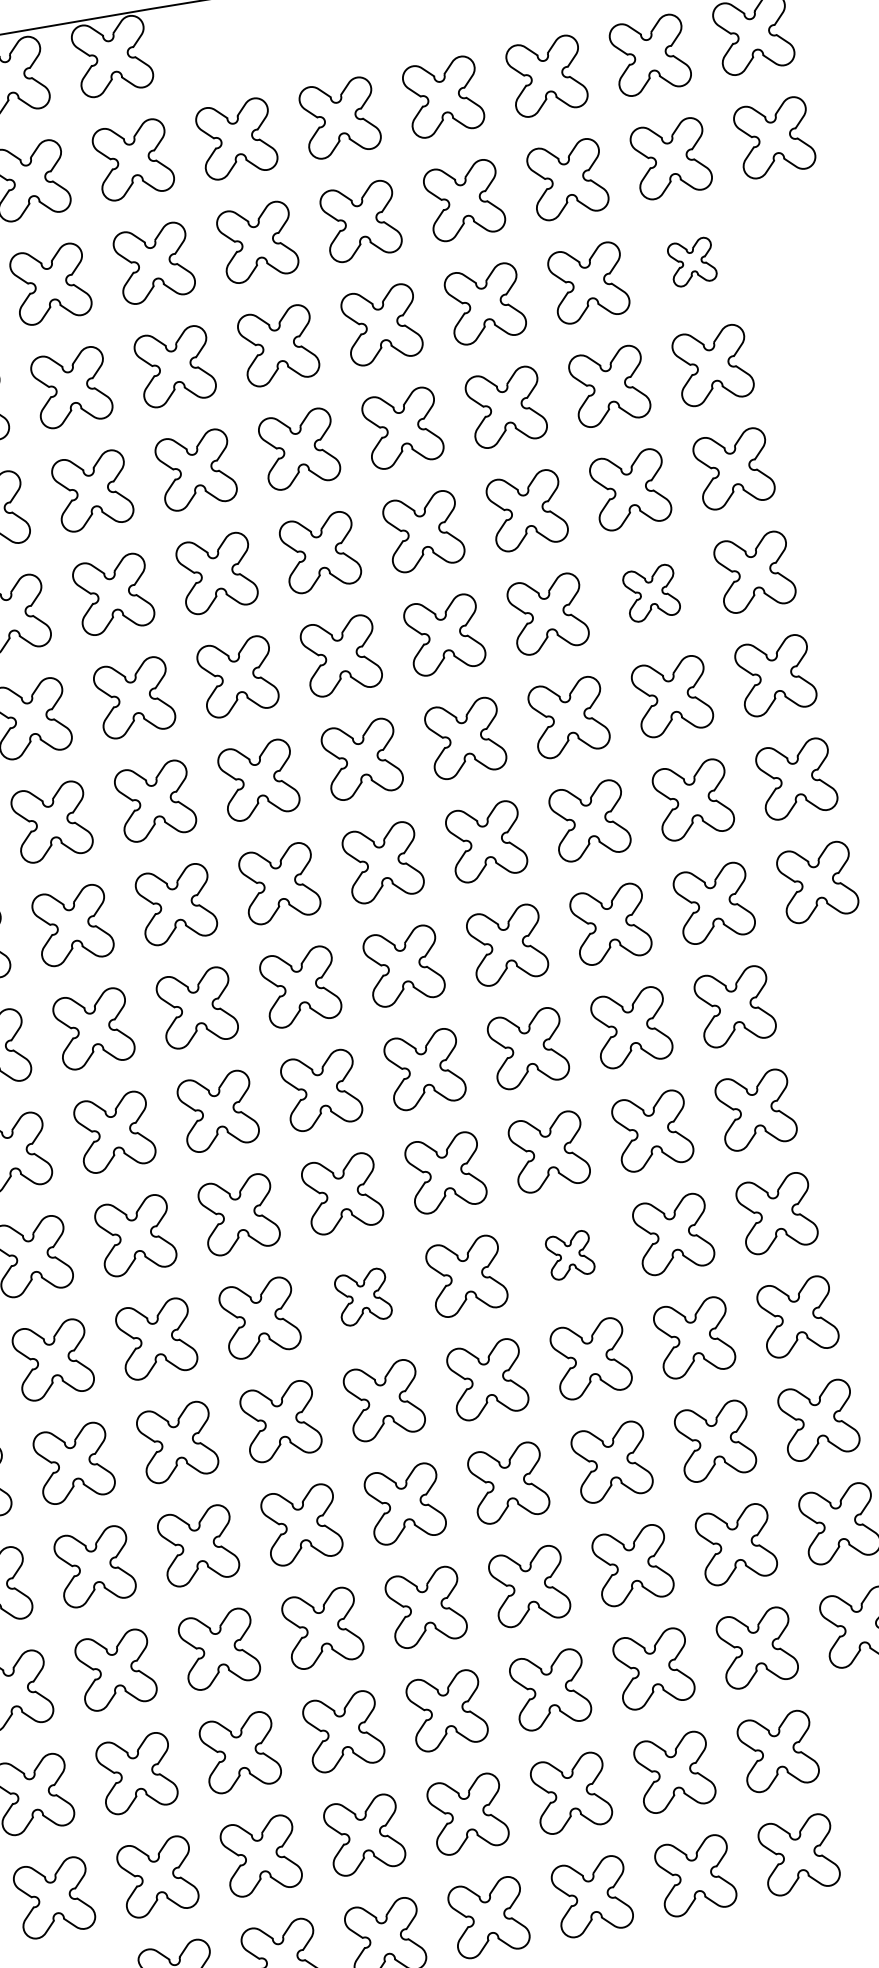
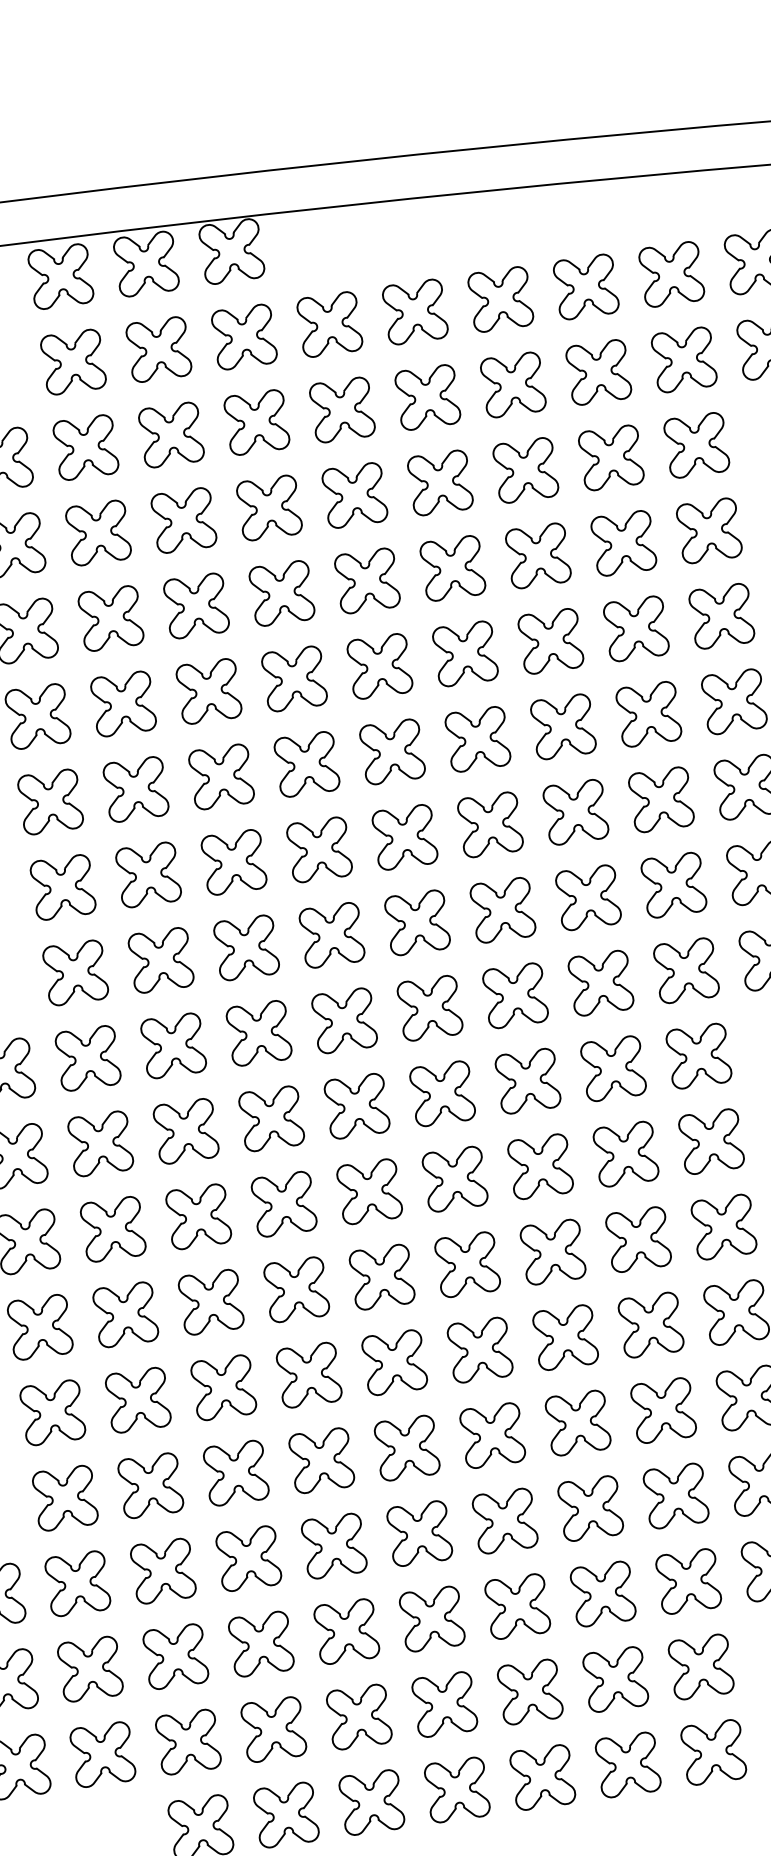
part: (691, 262) -> (696, 445), size x1.67
part: (651, 593) -> (648, 714), size x1.43
part: (569, 1254) -> (552, 1251), size x1.67
part: (362, 1296) -> (381, 1276), size x1.43

